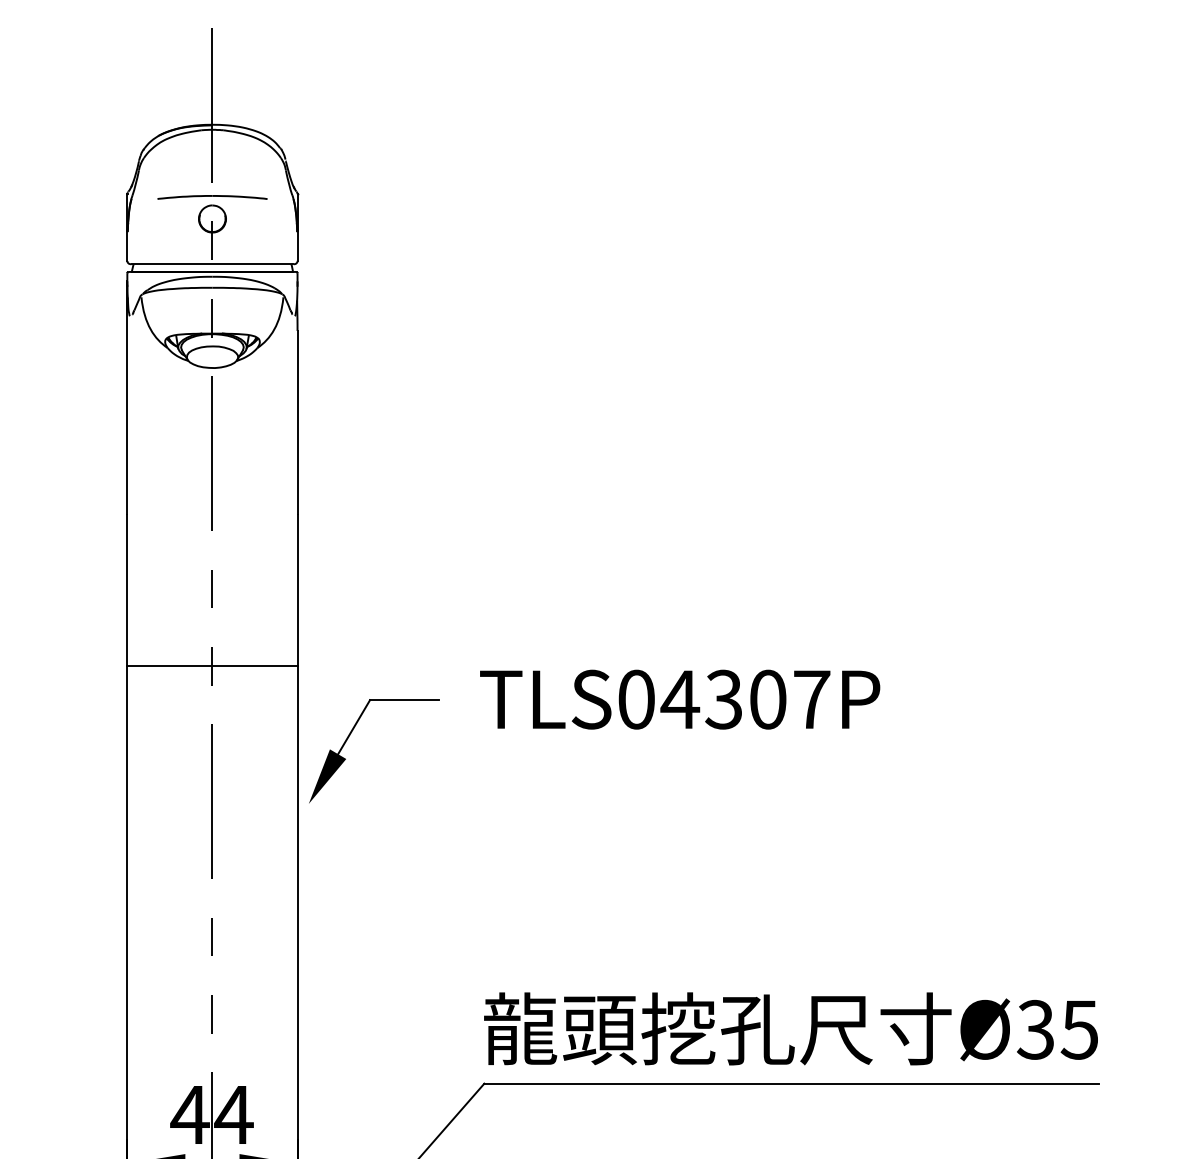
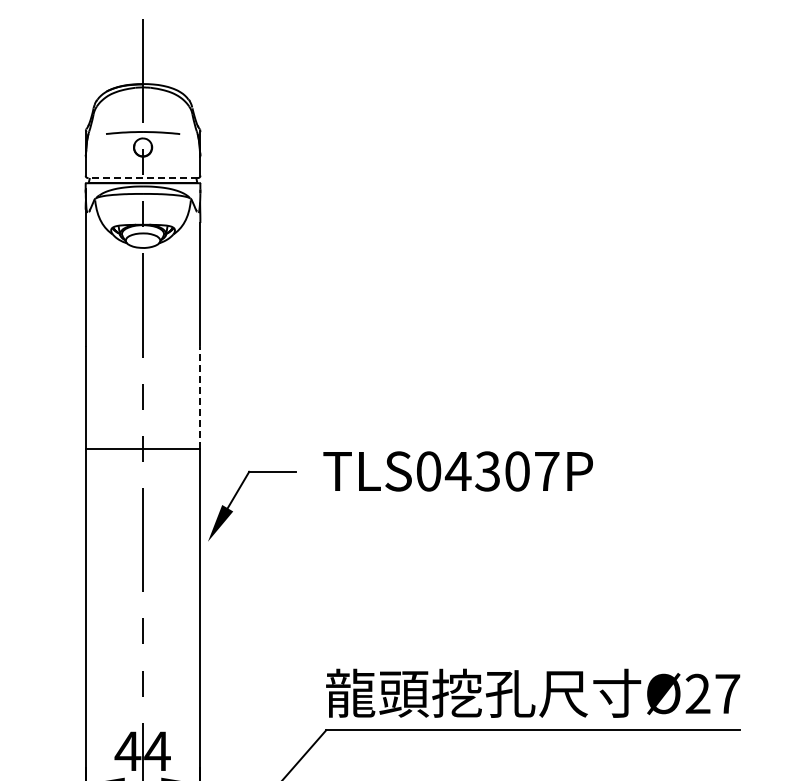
line: (211, 264) -> (142, 178), solid -> dashed
line: (297, 589) -> (200, 397), solid -> dashed
text: (1057, 1030) -> (712, 694), 35 -> 27

